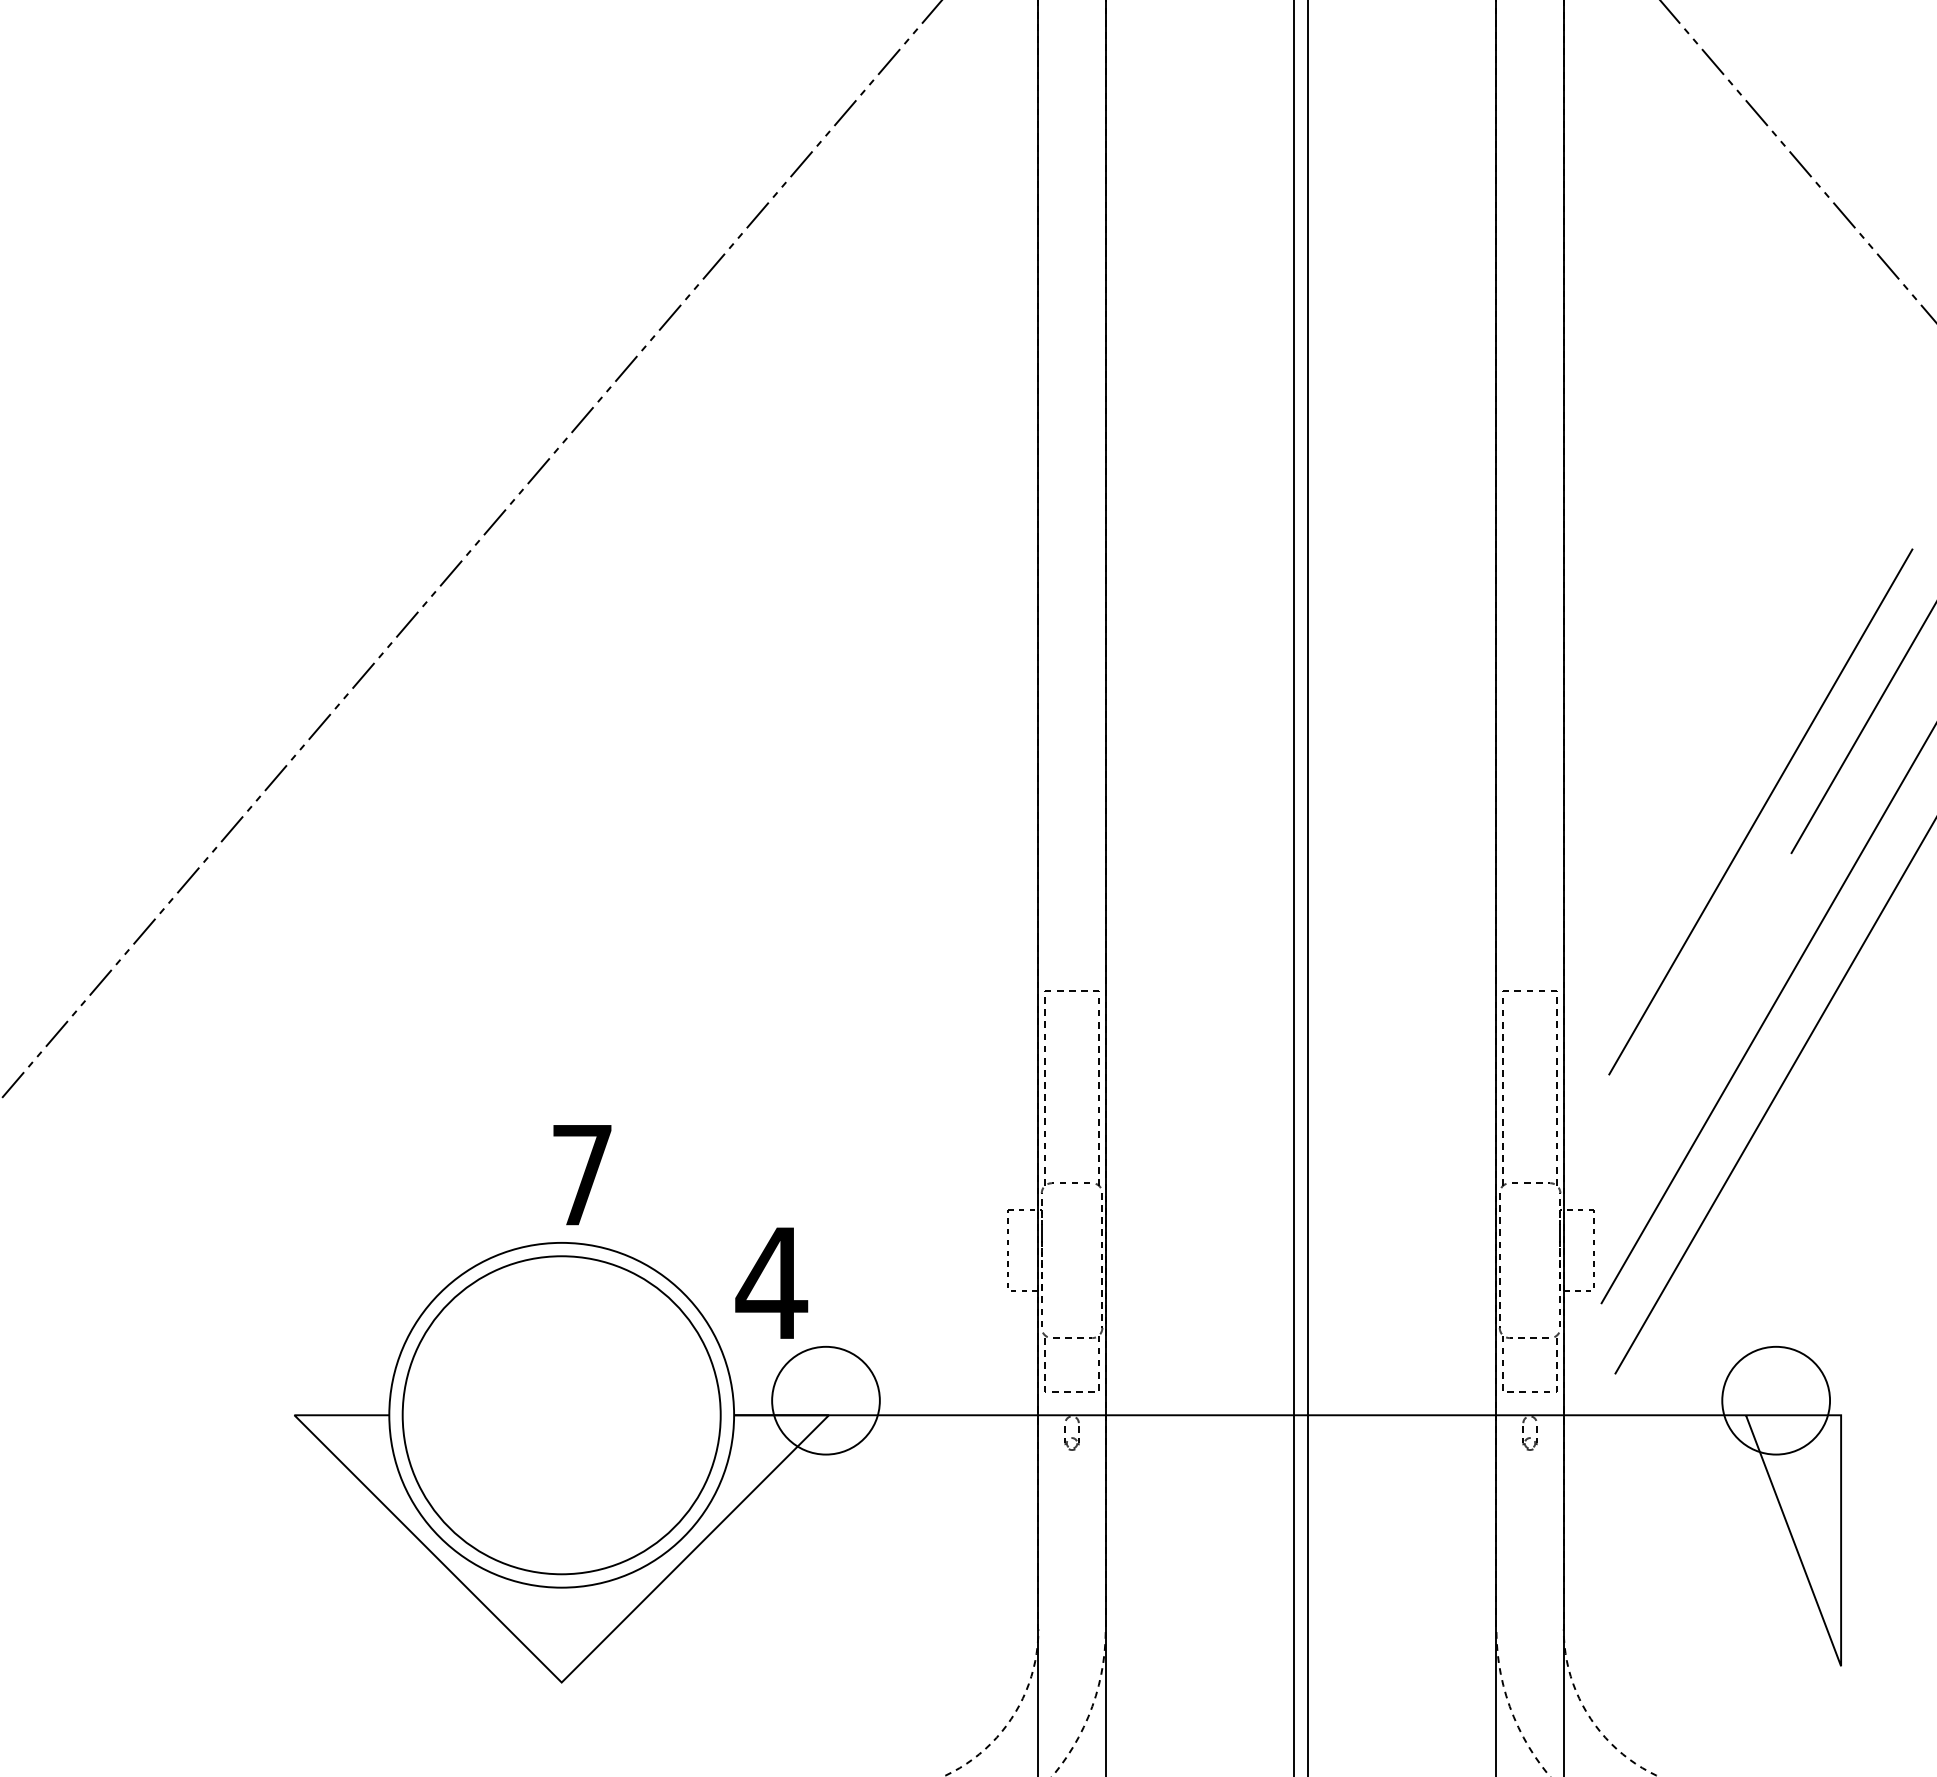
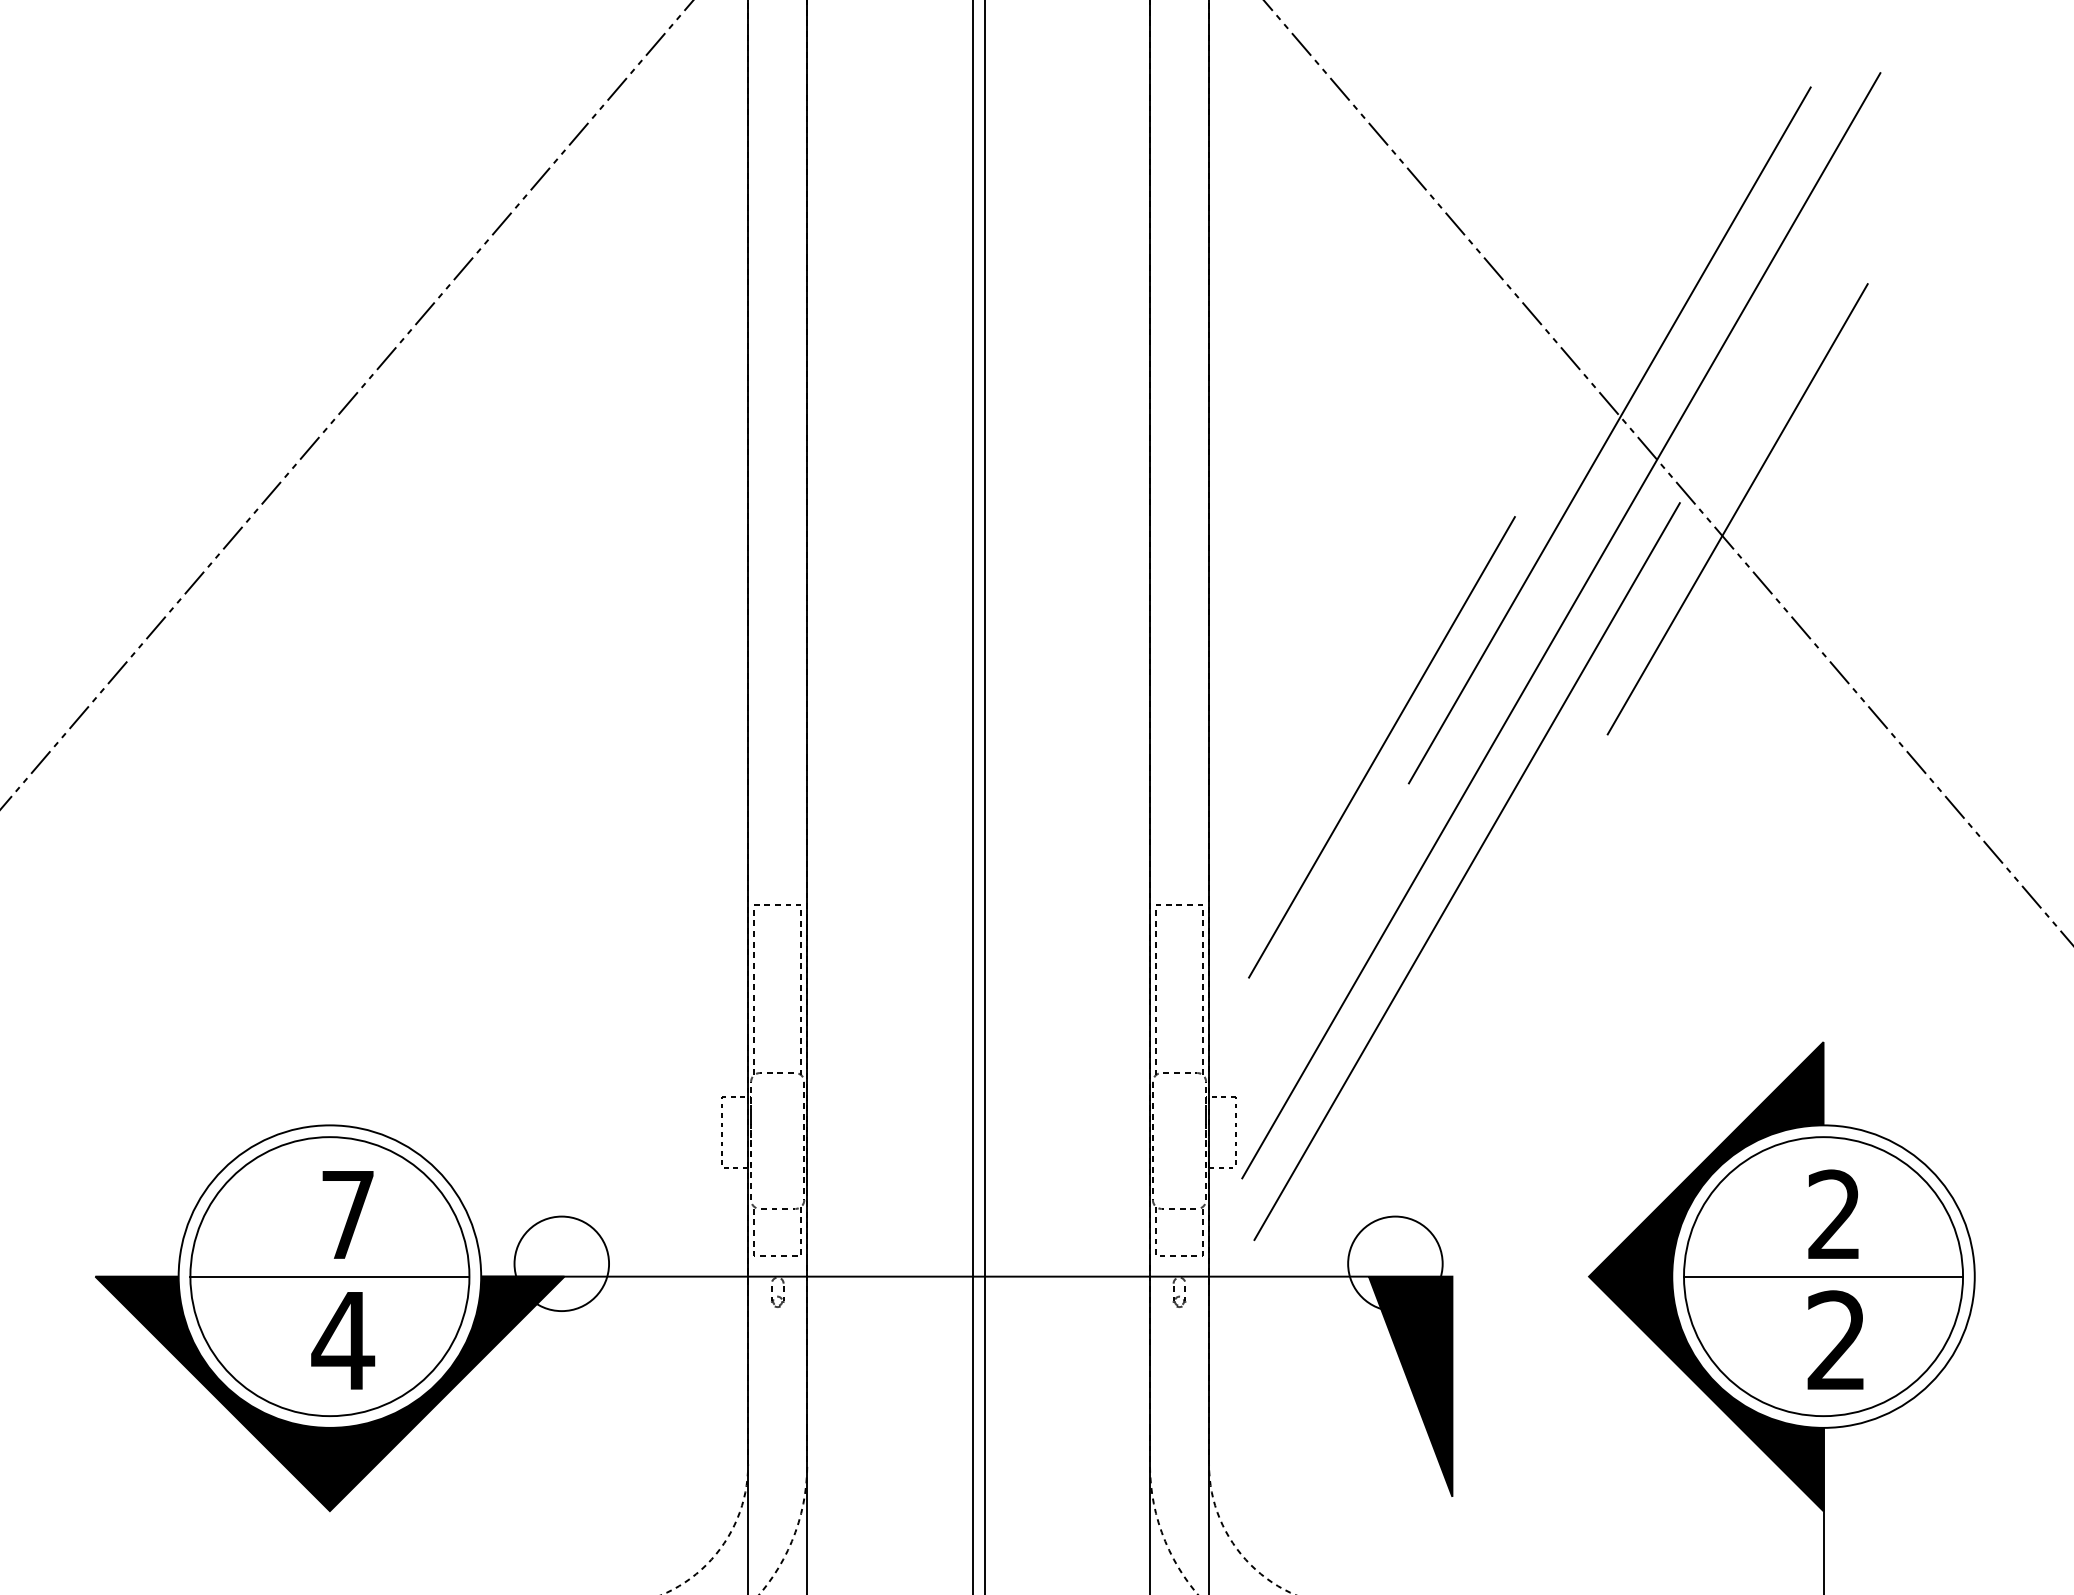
text: (581, 1174) -> (347, 1214), moved
text: (772, 1282) -> (343, 1340), moved
line: (561, 1415) -> (329, 1276), added
fill: (1793, 1540) -> (1410, 1386), added
fill: (561, 1548) -> (329, 1393), added

